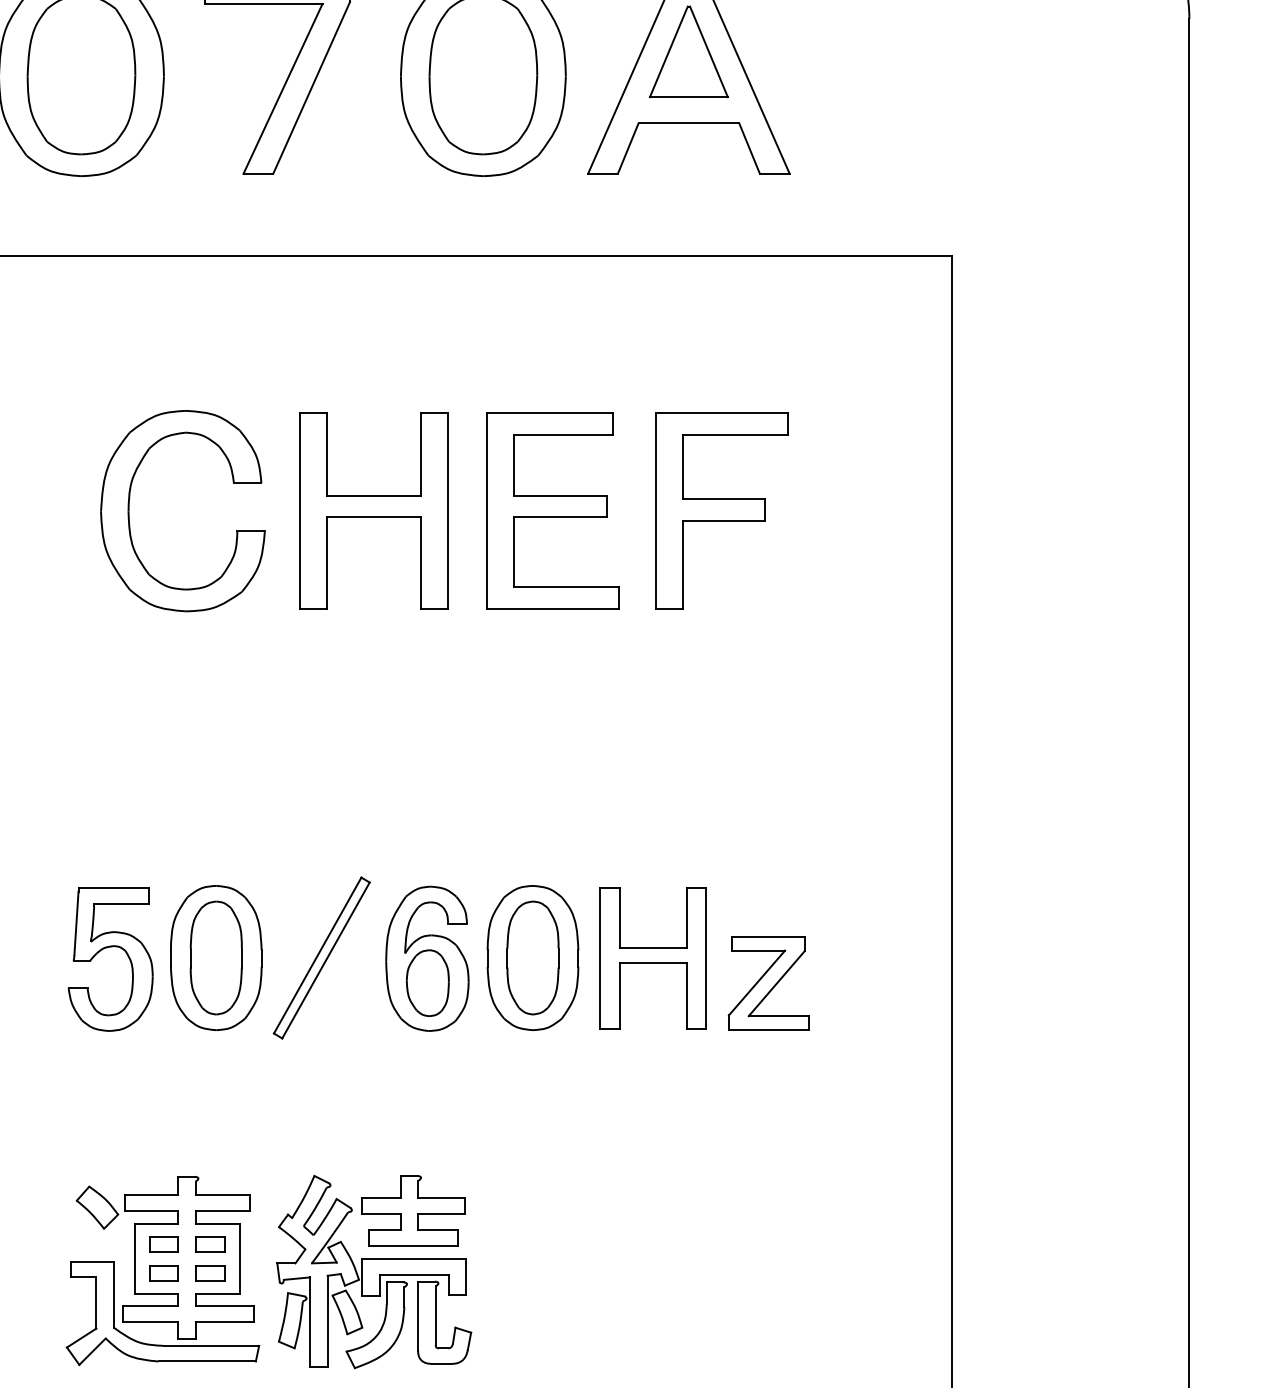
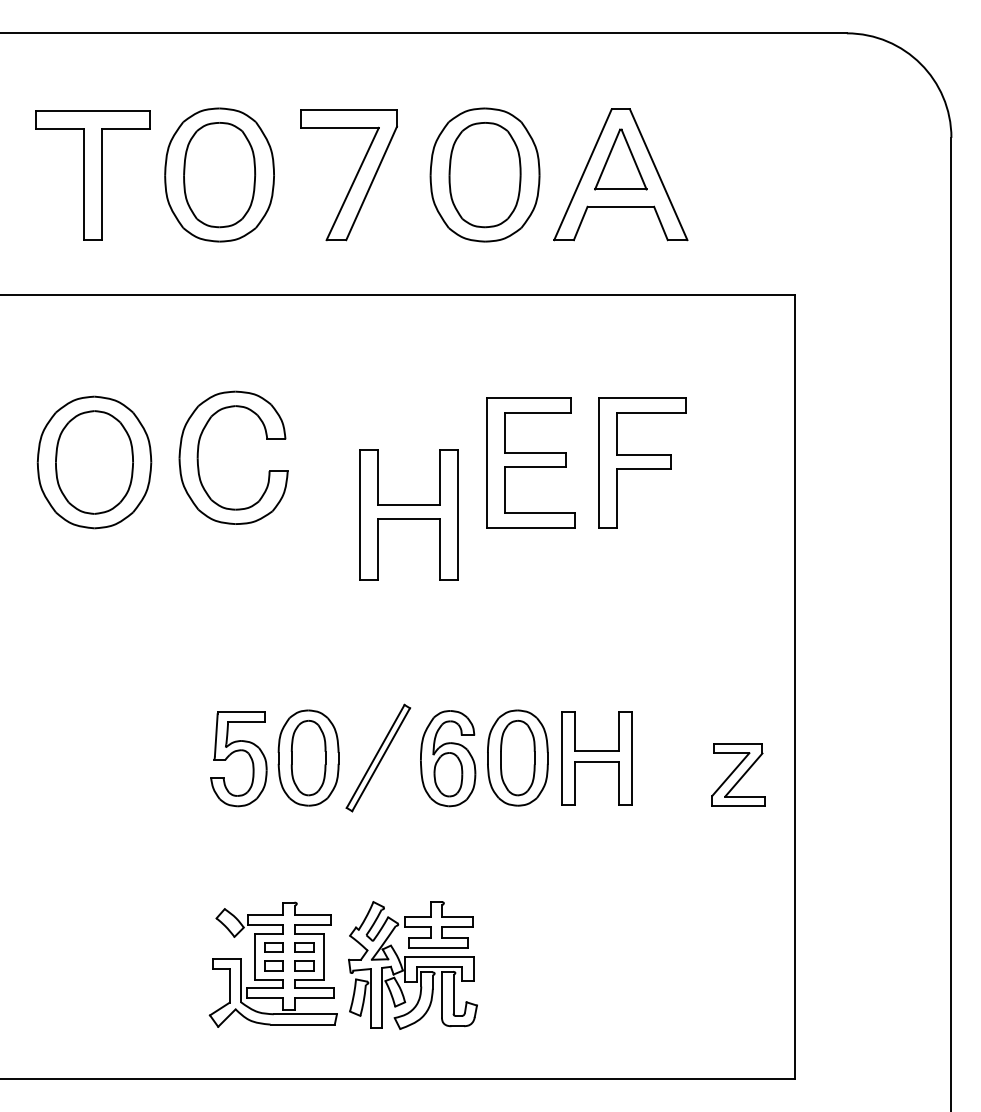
part: (129, 510) -> (198, 457), moved
part: (373, 510) -> (408, 514), moved
part: (768, 982) -> (738, 774), moved

